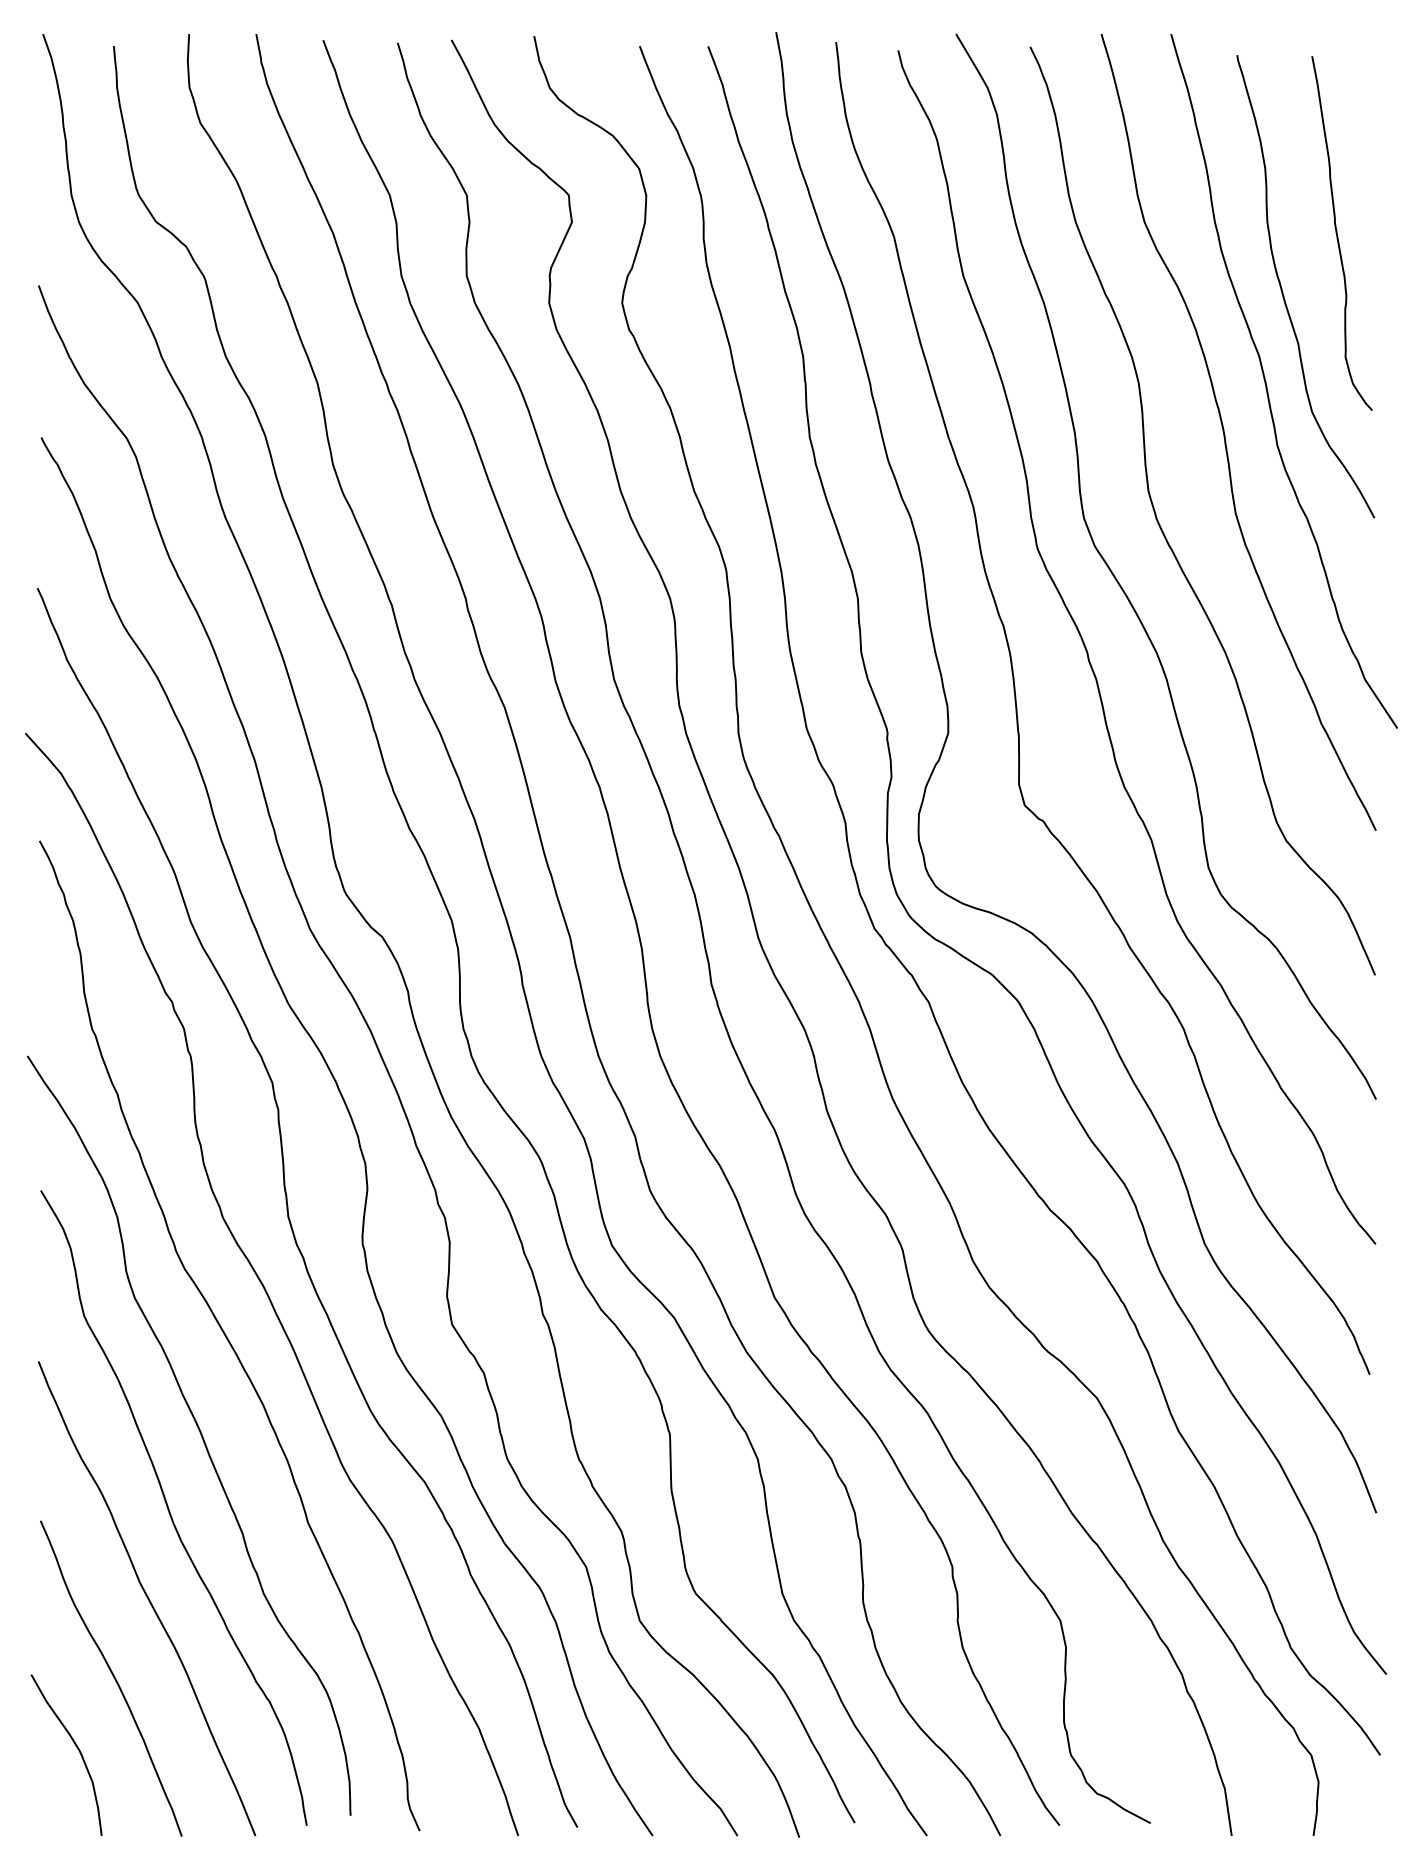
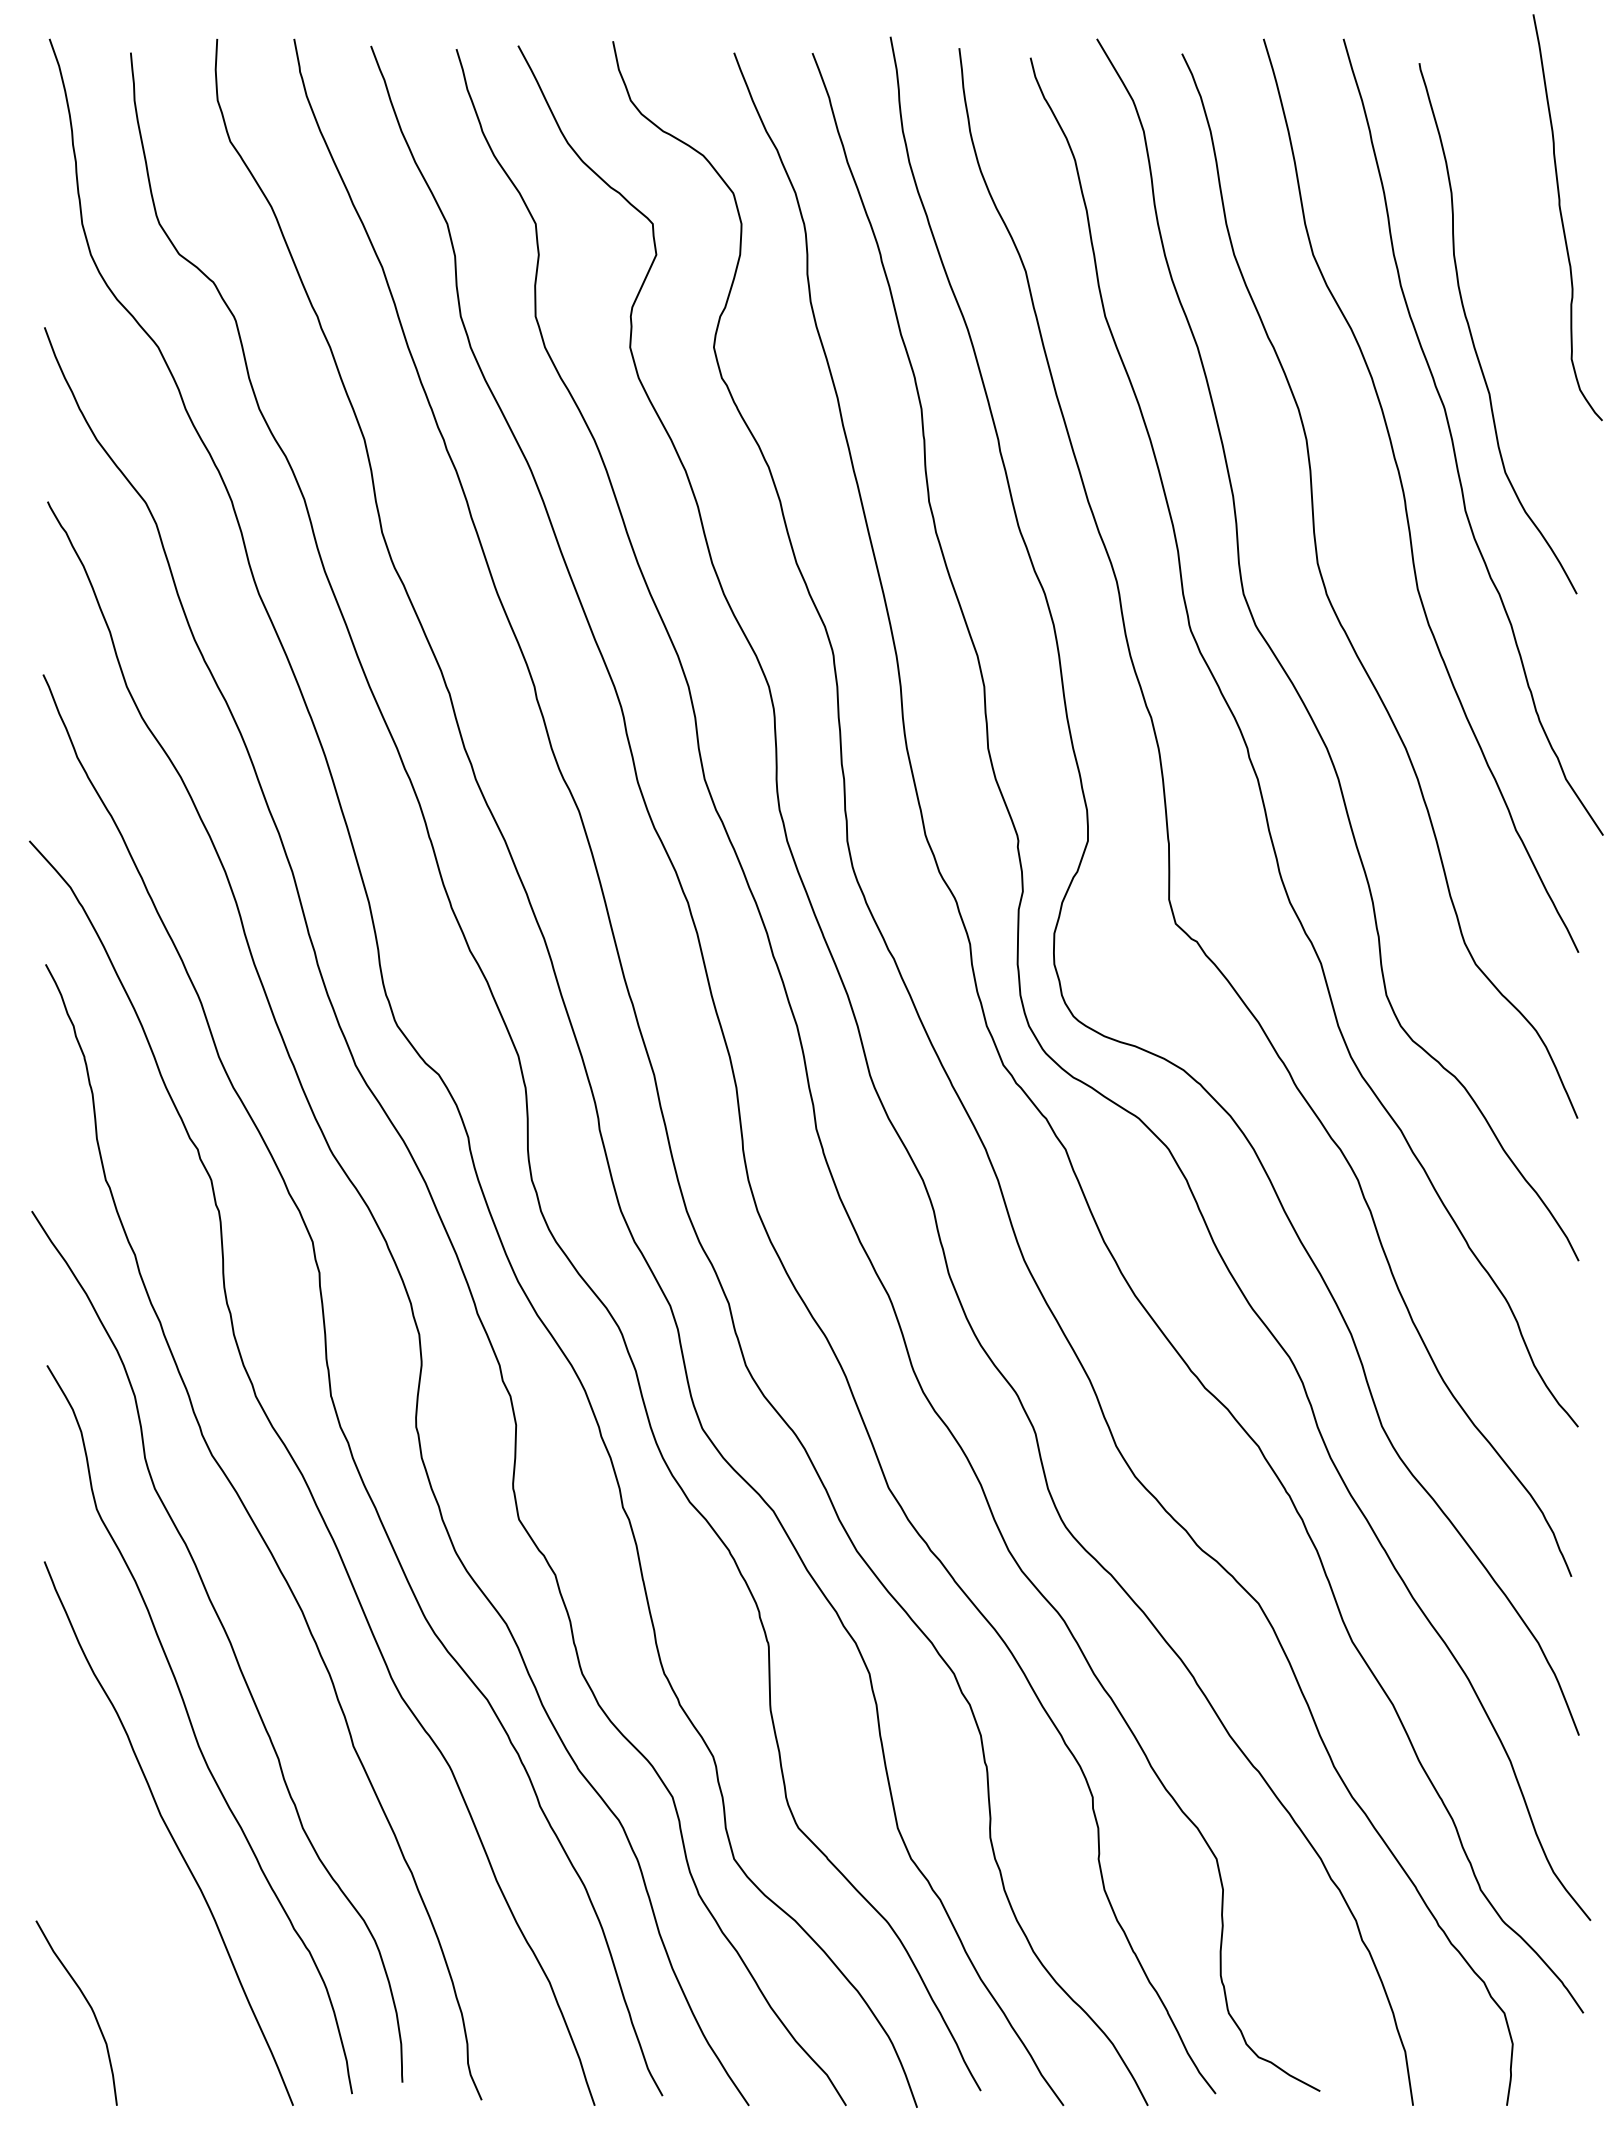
curve: (1337, 233) -> (1562, 217), moved
curve: (113, 1677) -> (130, 1924), removed

